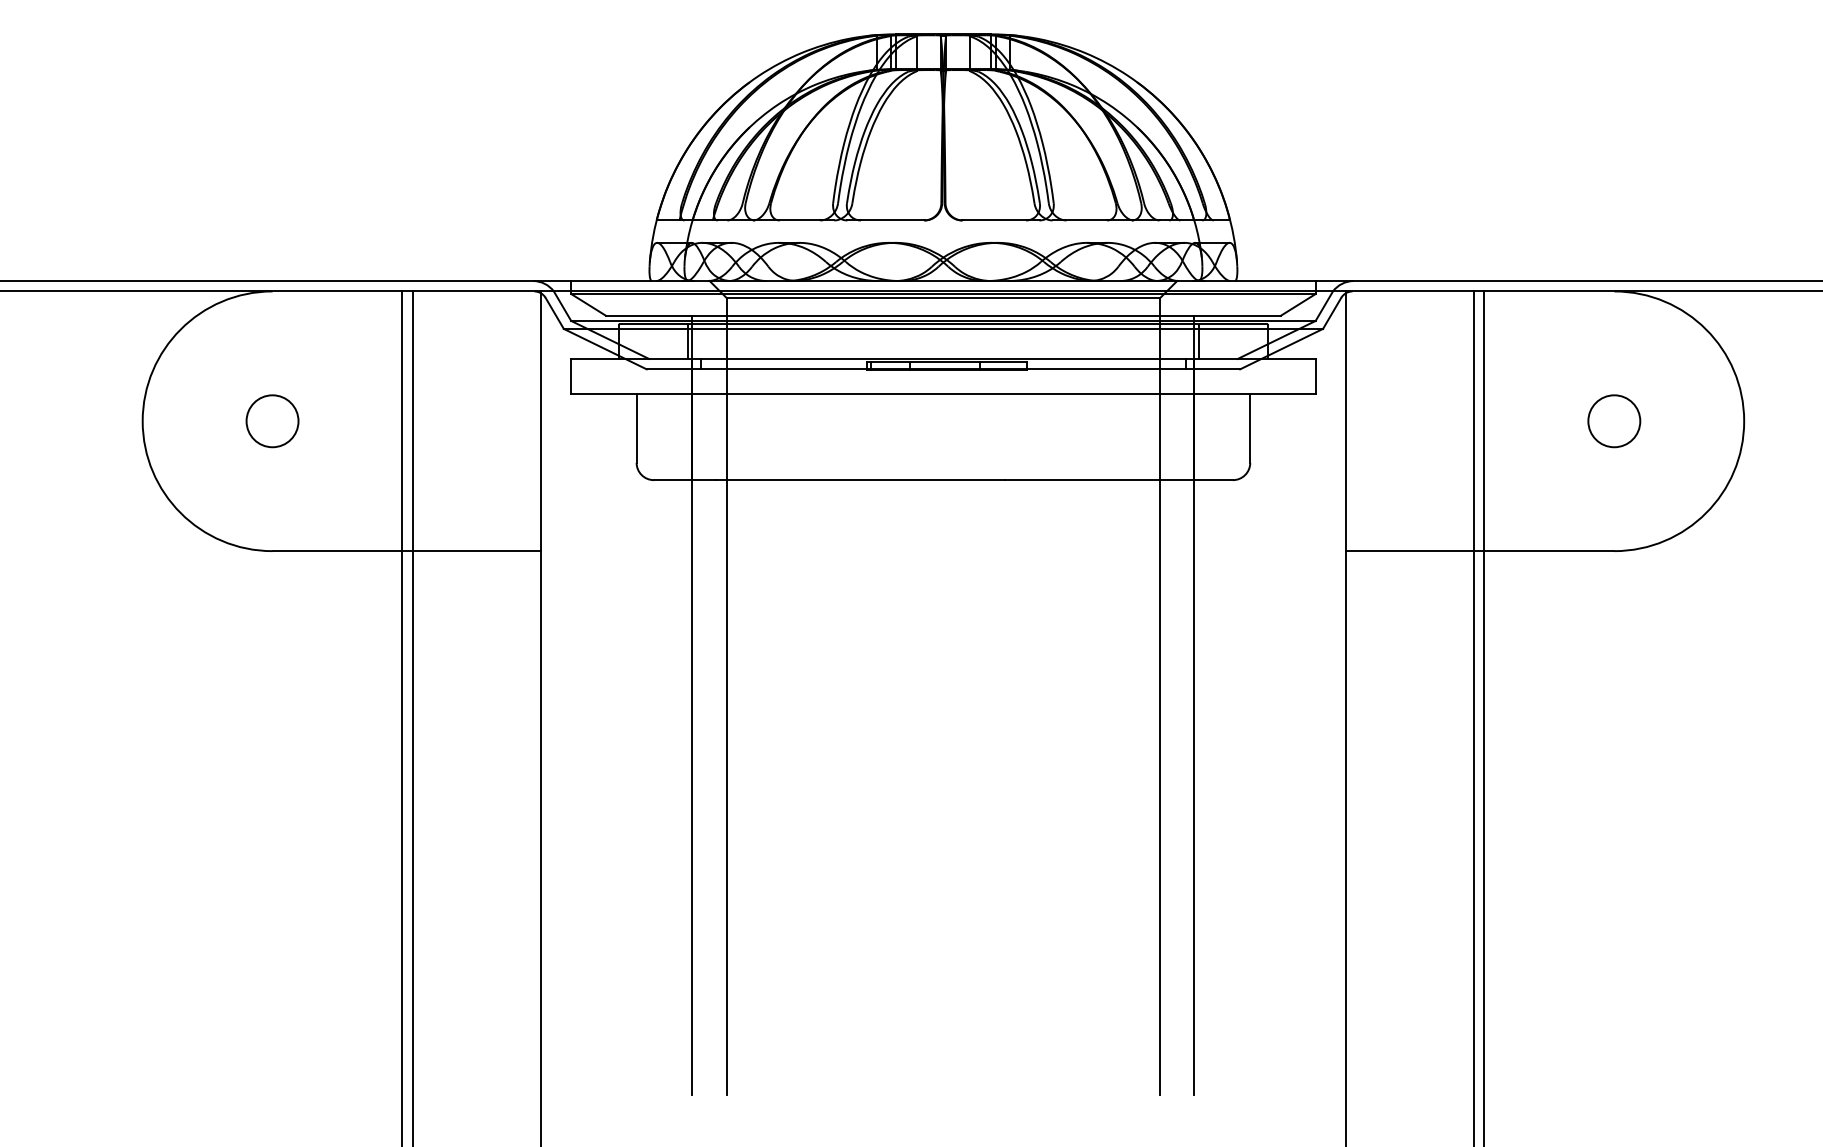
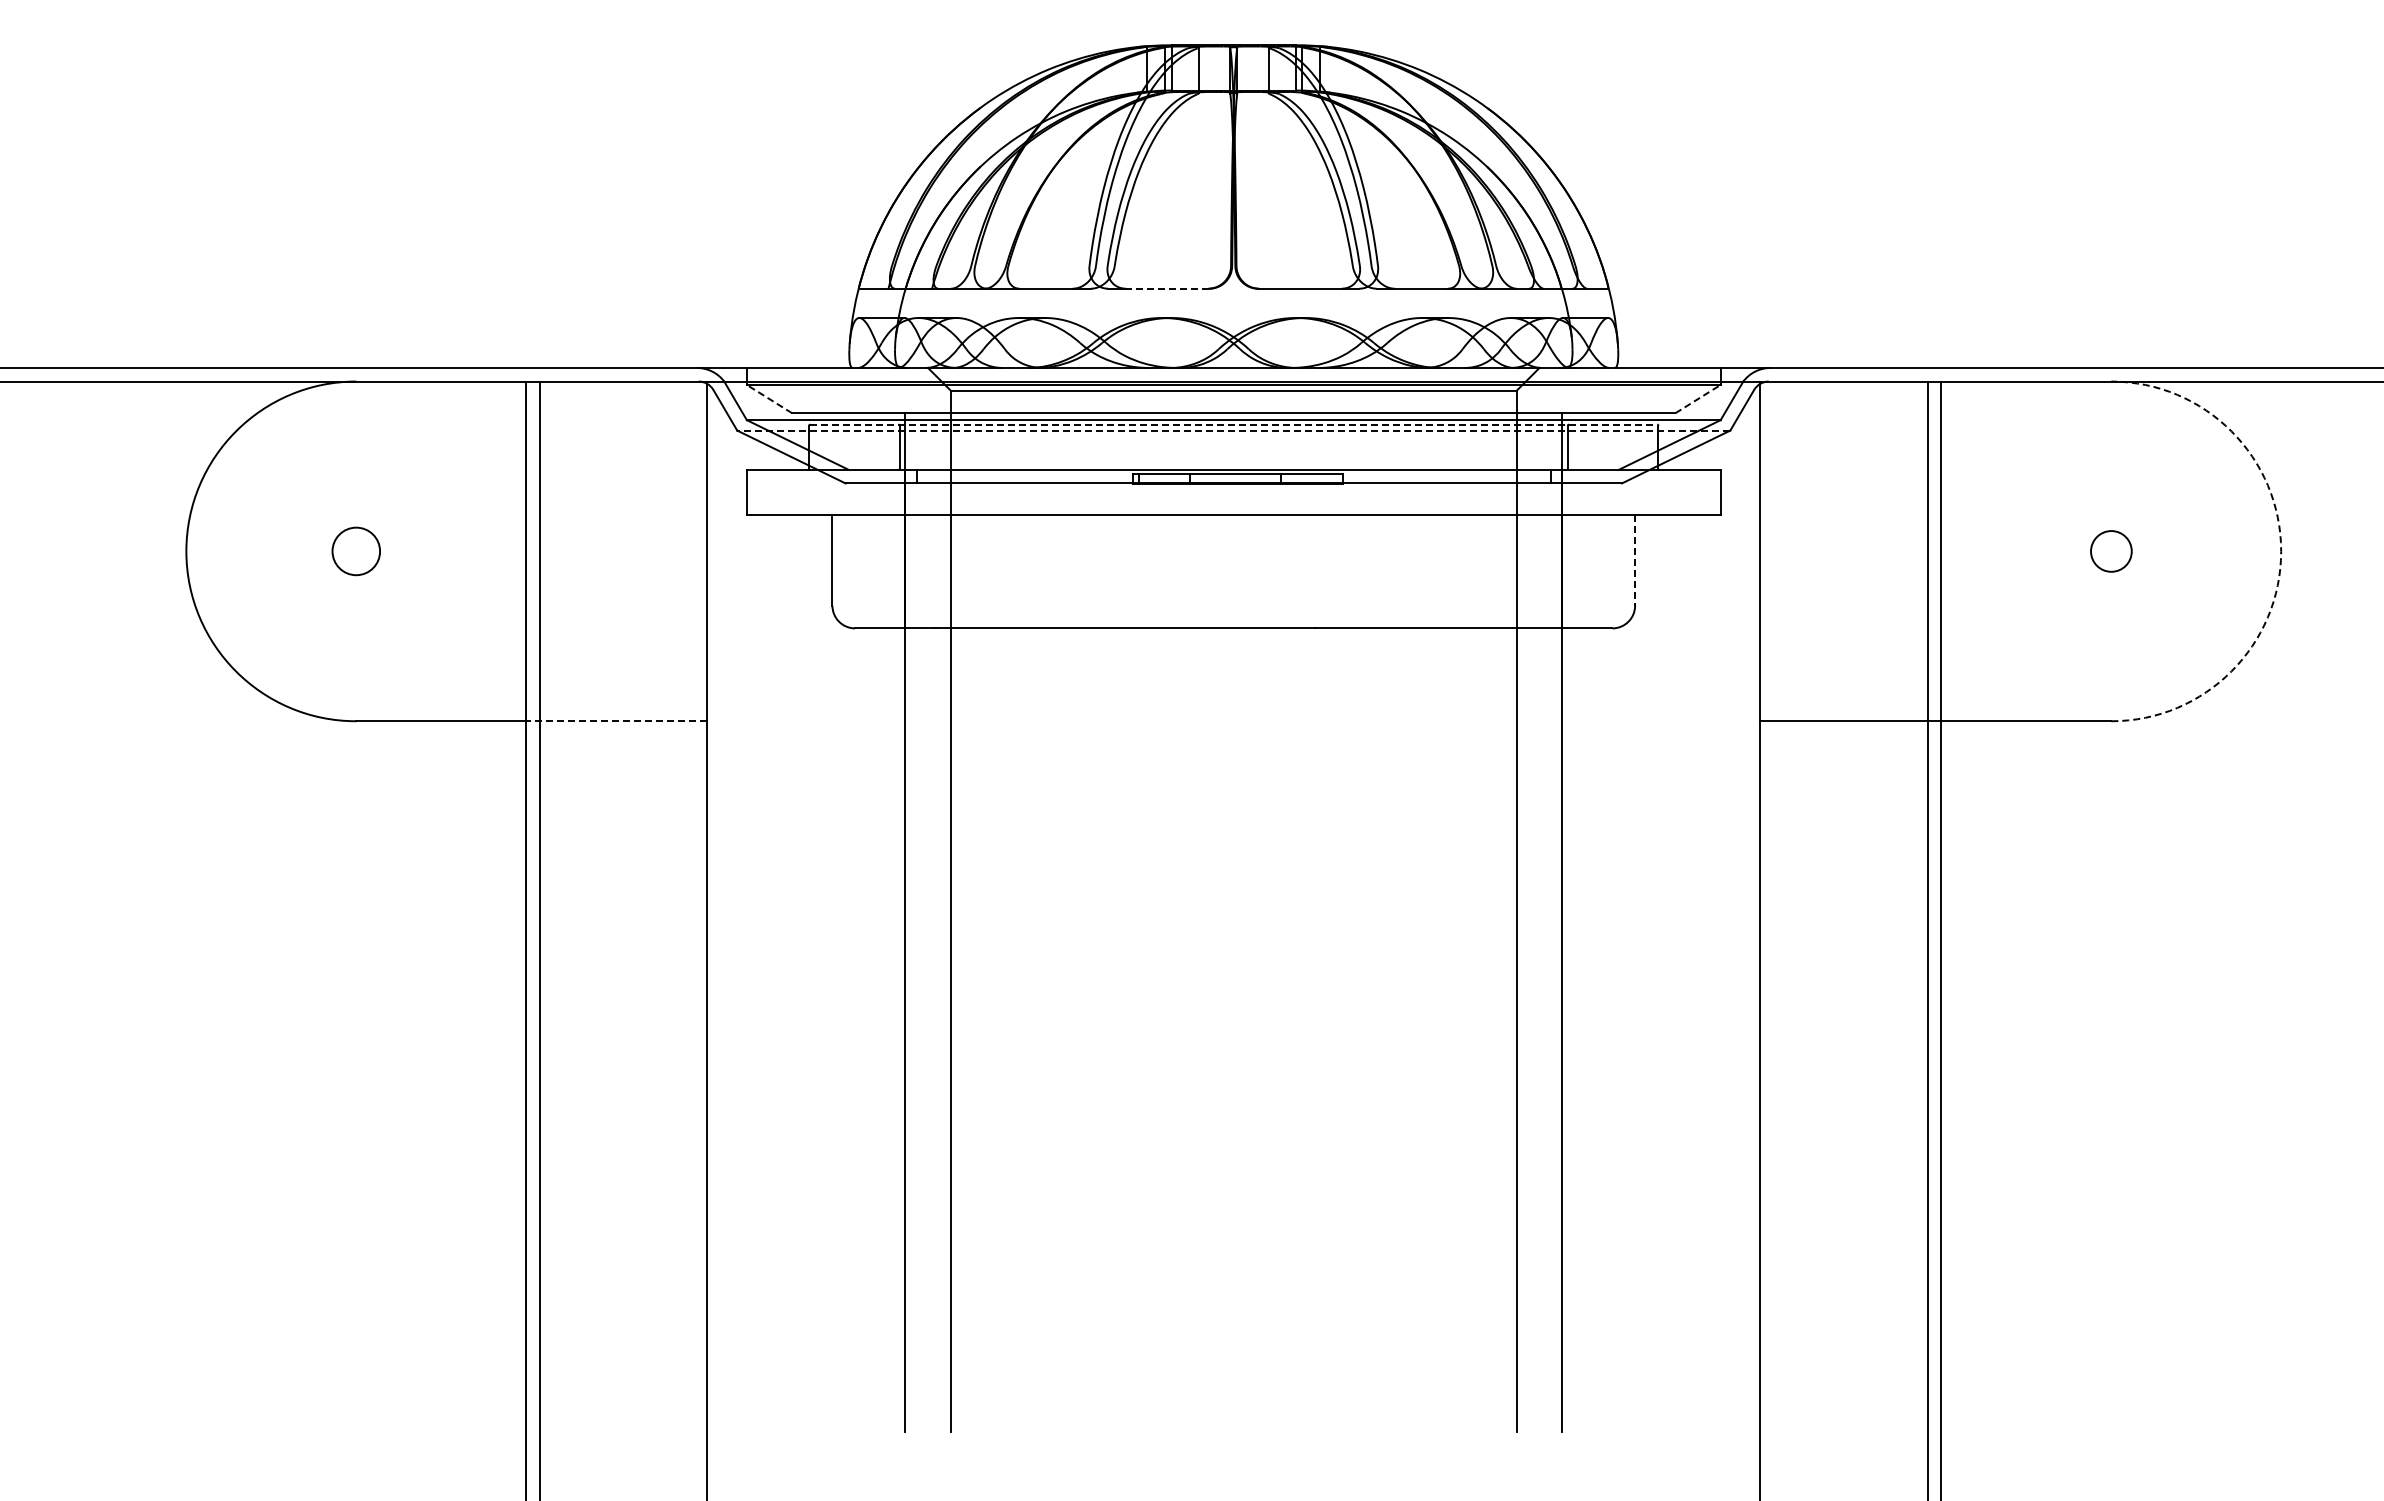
line: (892, 220) -> (1167, 288), solid -> dashed
line: (588, 305) -> (769, 399), solid -> dashed
line: (1298, 305) -> (1698, 399), solid -> dashed
line: (943, 324) -> (1234, 424), solid -> dashed
line: (943, 328) -> (1233, 430), solid -> dashed
circle: (272, 421) -> (356, 551), size x0.7
circle: (1614, 421) -> (2111, 551), size x0.6
arc: (1744, 421) -> (2281, 551), solid -> dashed
line: (1250, 428) -> (1635, 560), solid -> dashed
line: (471, 551) -> (616, 721), solid -> dashed

